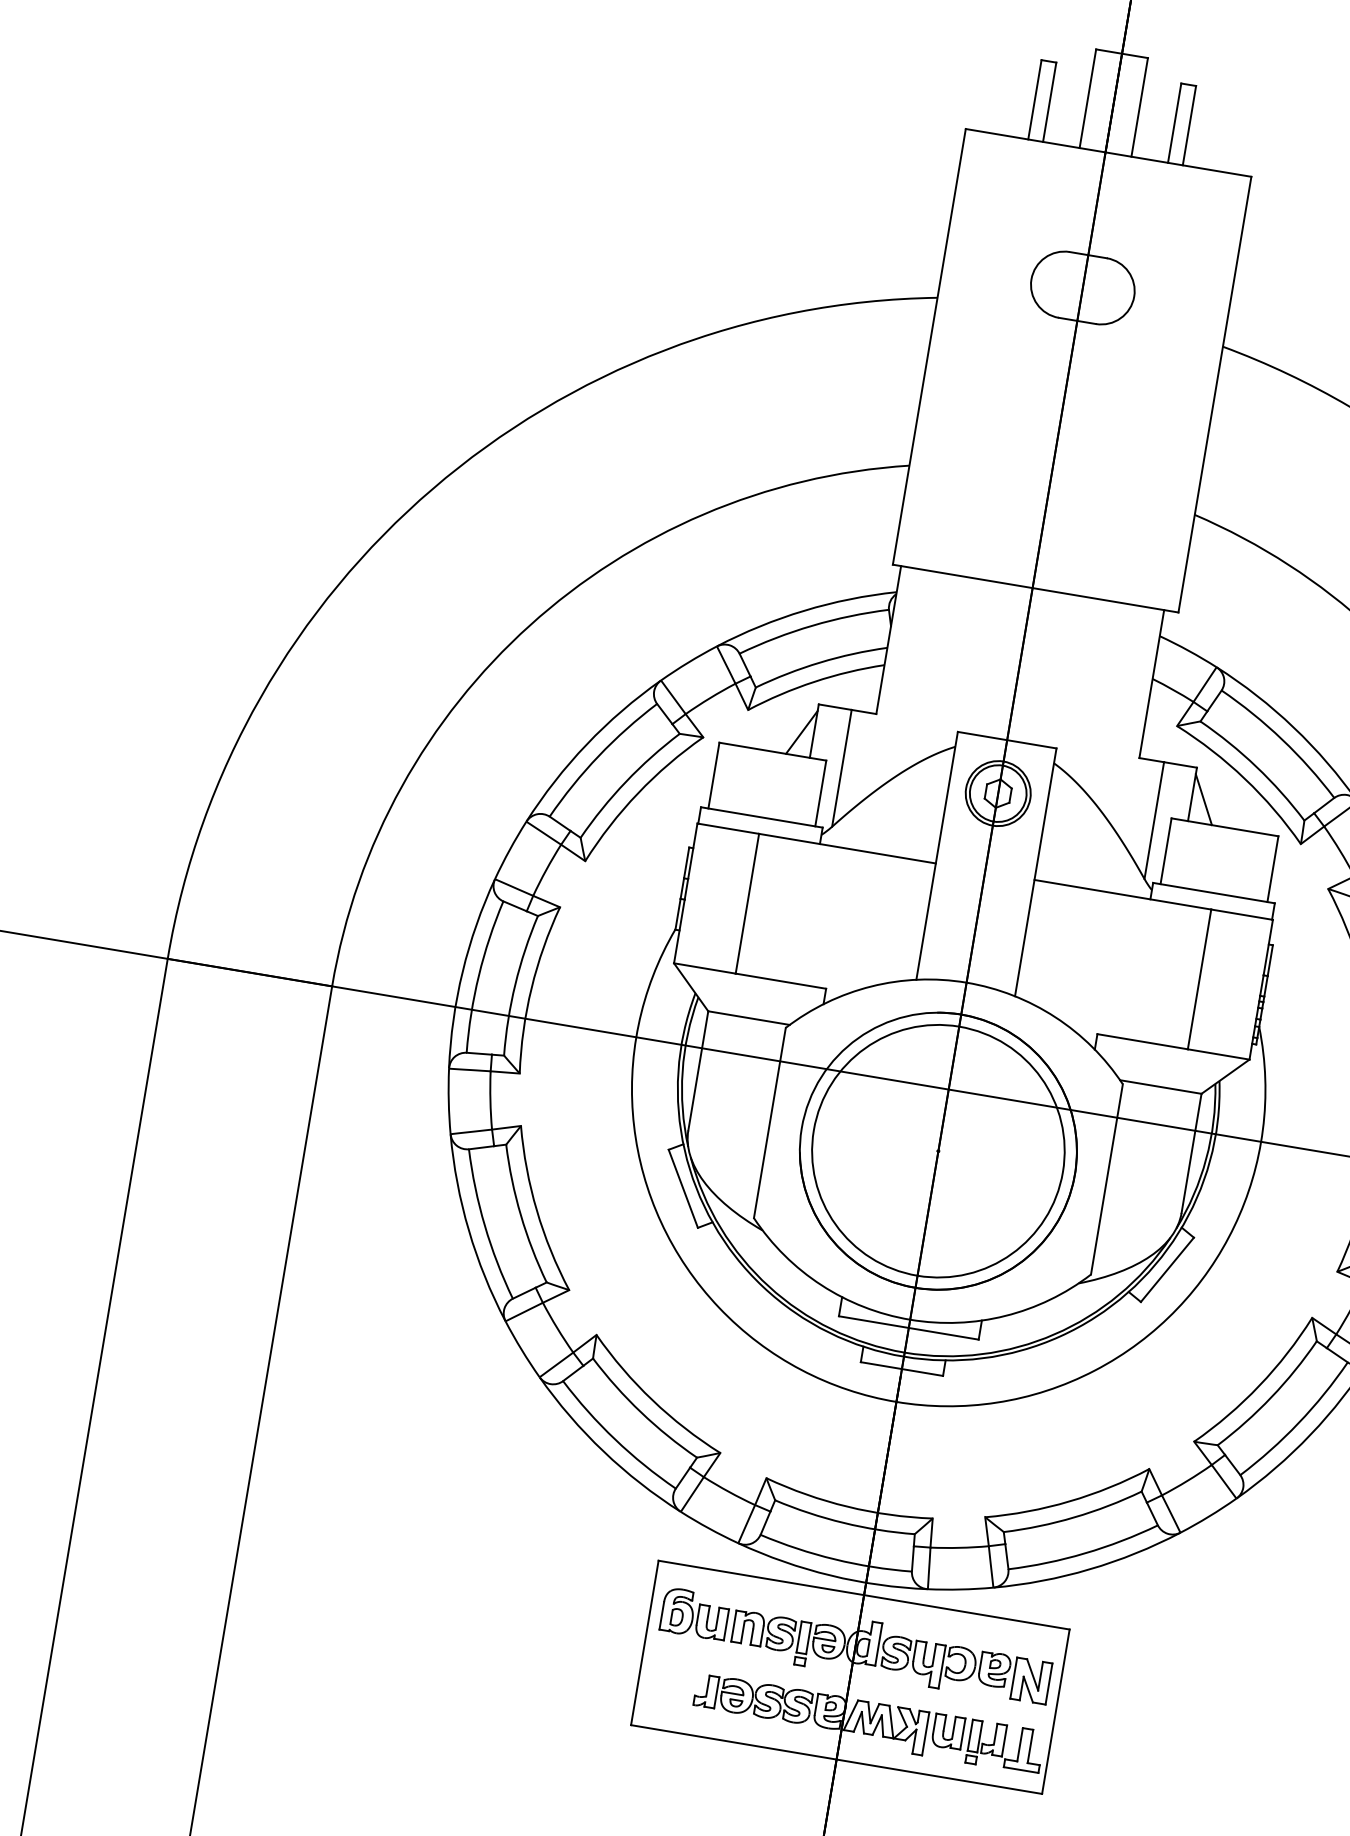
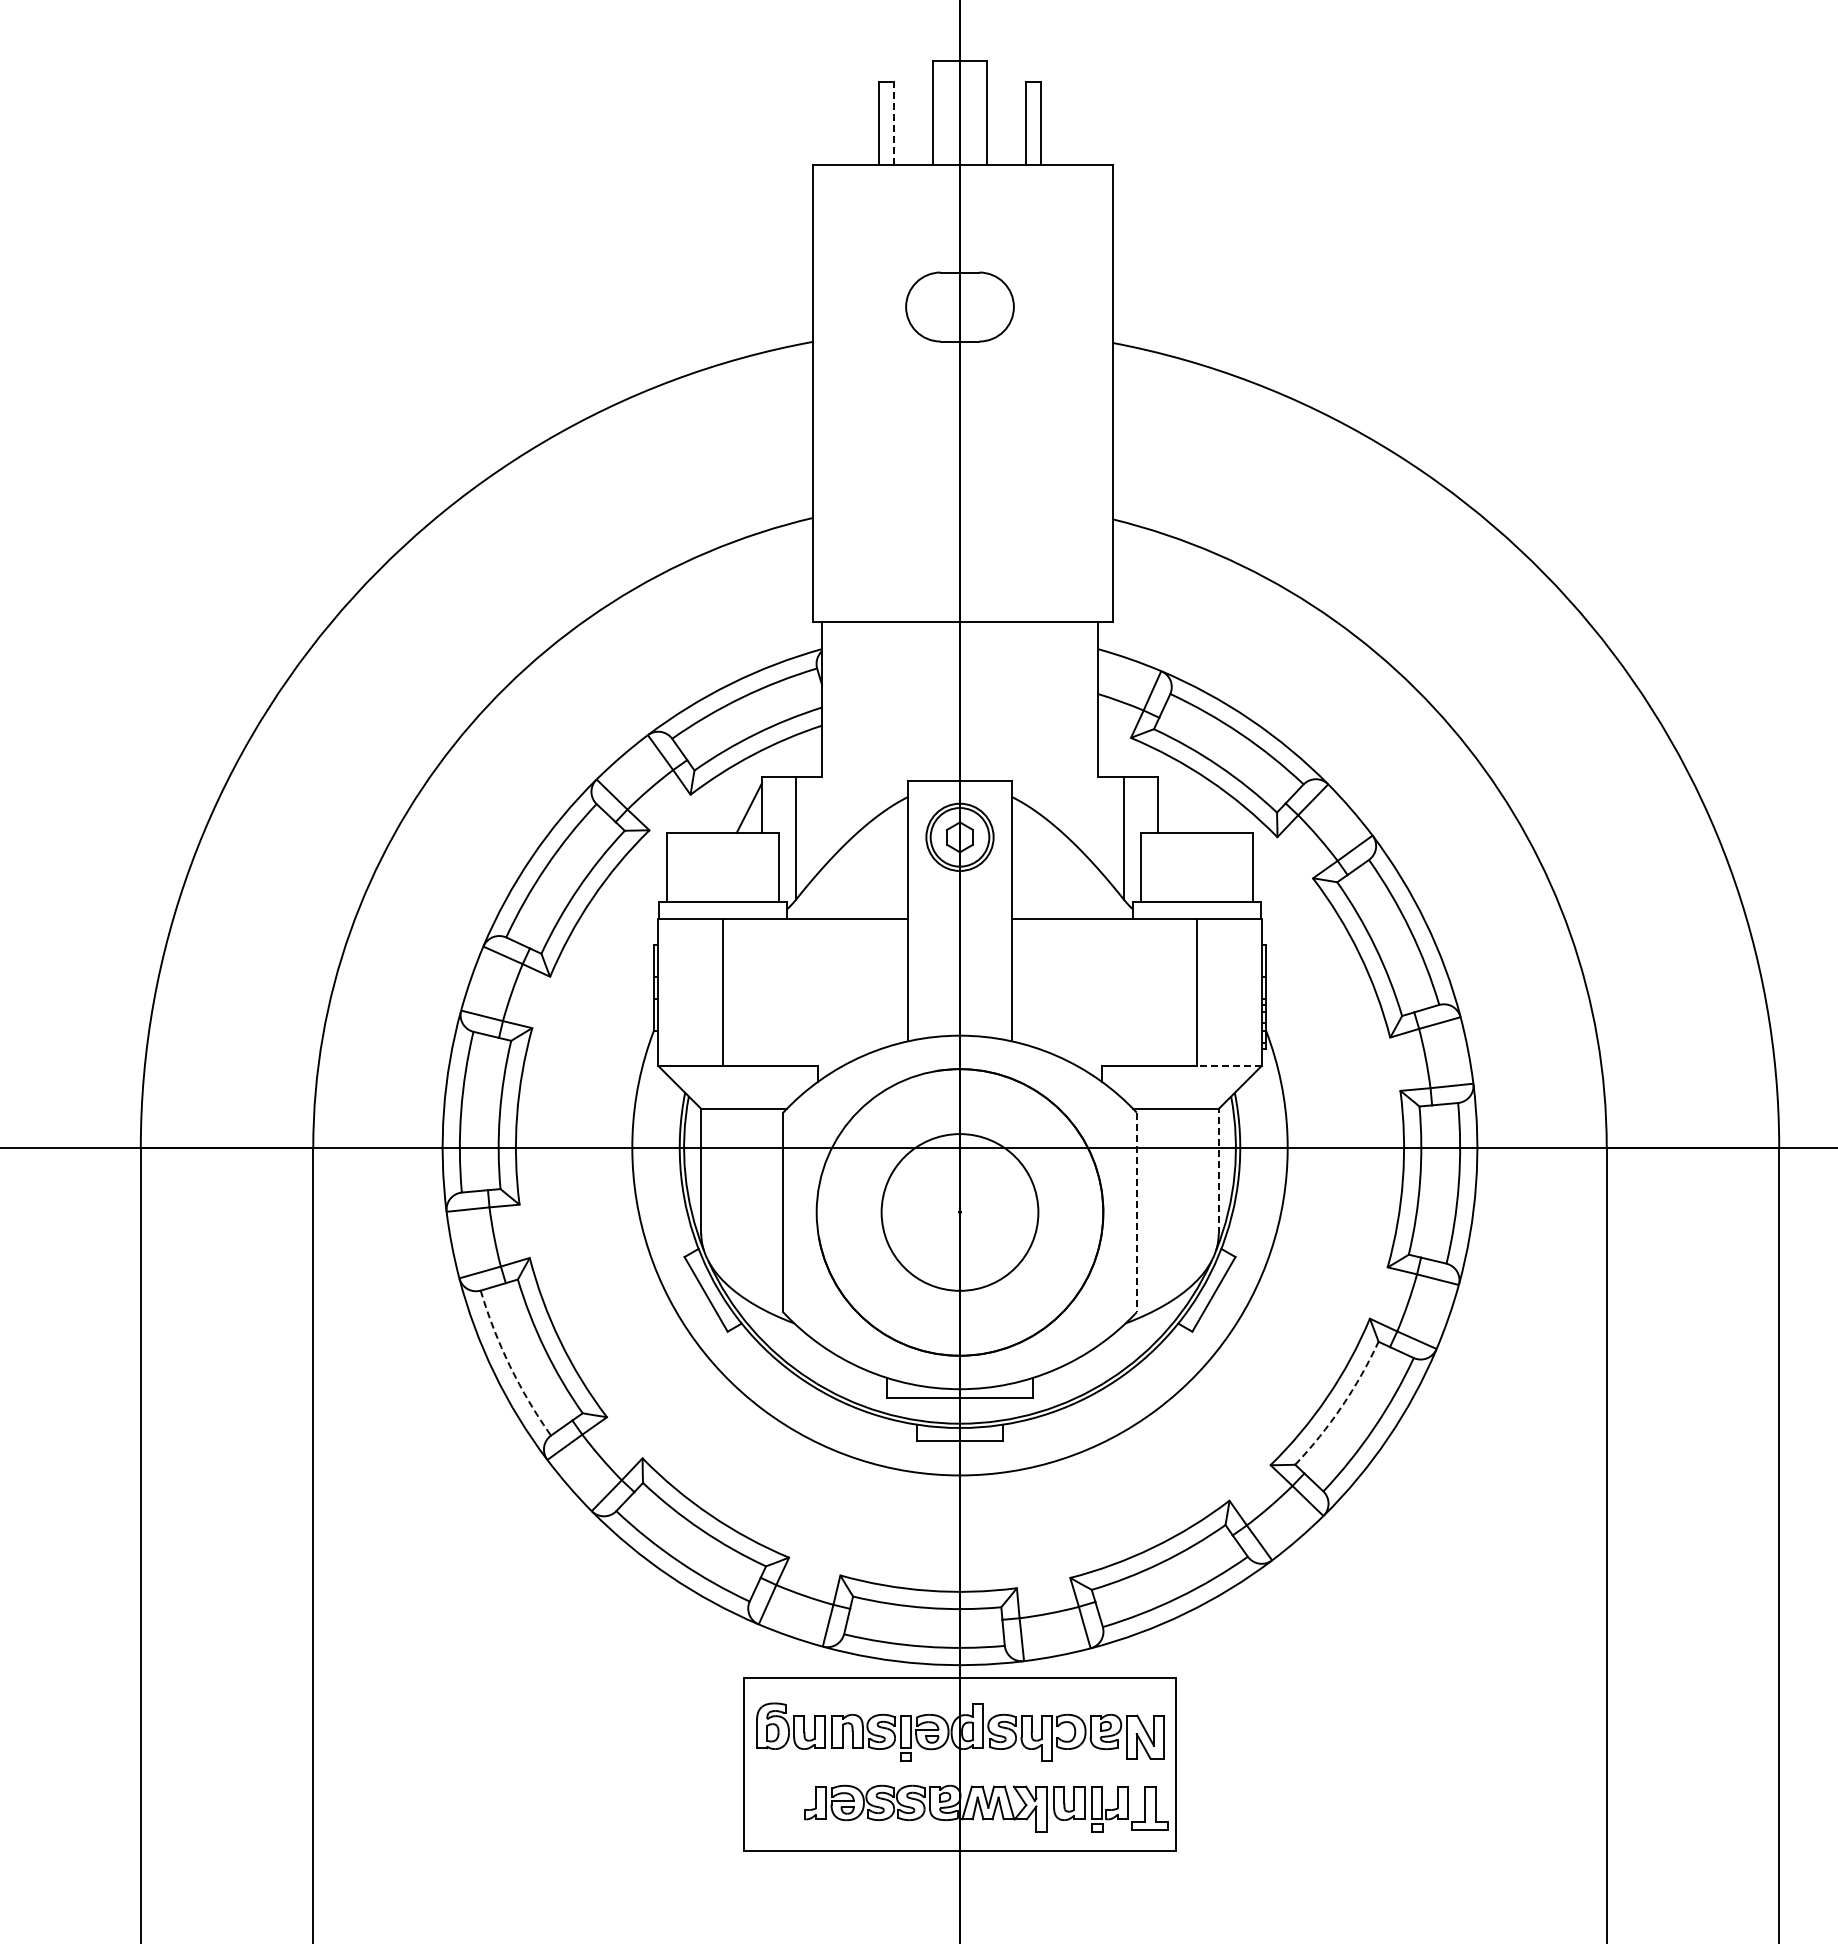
line: (1049, 102) -> (894, 123), solid -> dashed
line: (1203, 799) -> (1170, 808), removed
line: (1217, 1053) -> (1228, 1065), solid -> dashed
circle: (937, 1151) -> (959, 1212), size x0.6
line: (1191, 1153) -> (1218, 1171), solid -> dashed
line: (1106, 1179) -> (1136, 1212), solid -> dashed
arc: (484, 1225) -> (509, 1365), solid -> dashed
arc: (1271, 1397) -> (1341, 1406), solid -> dashed

